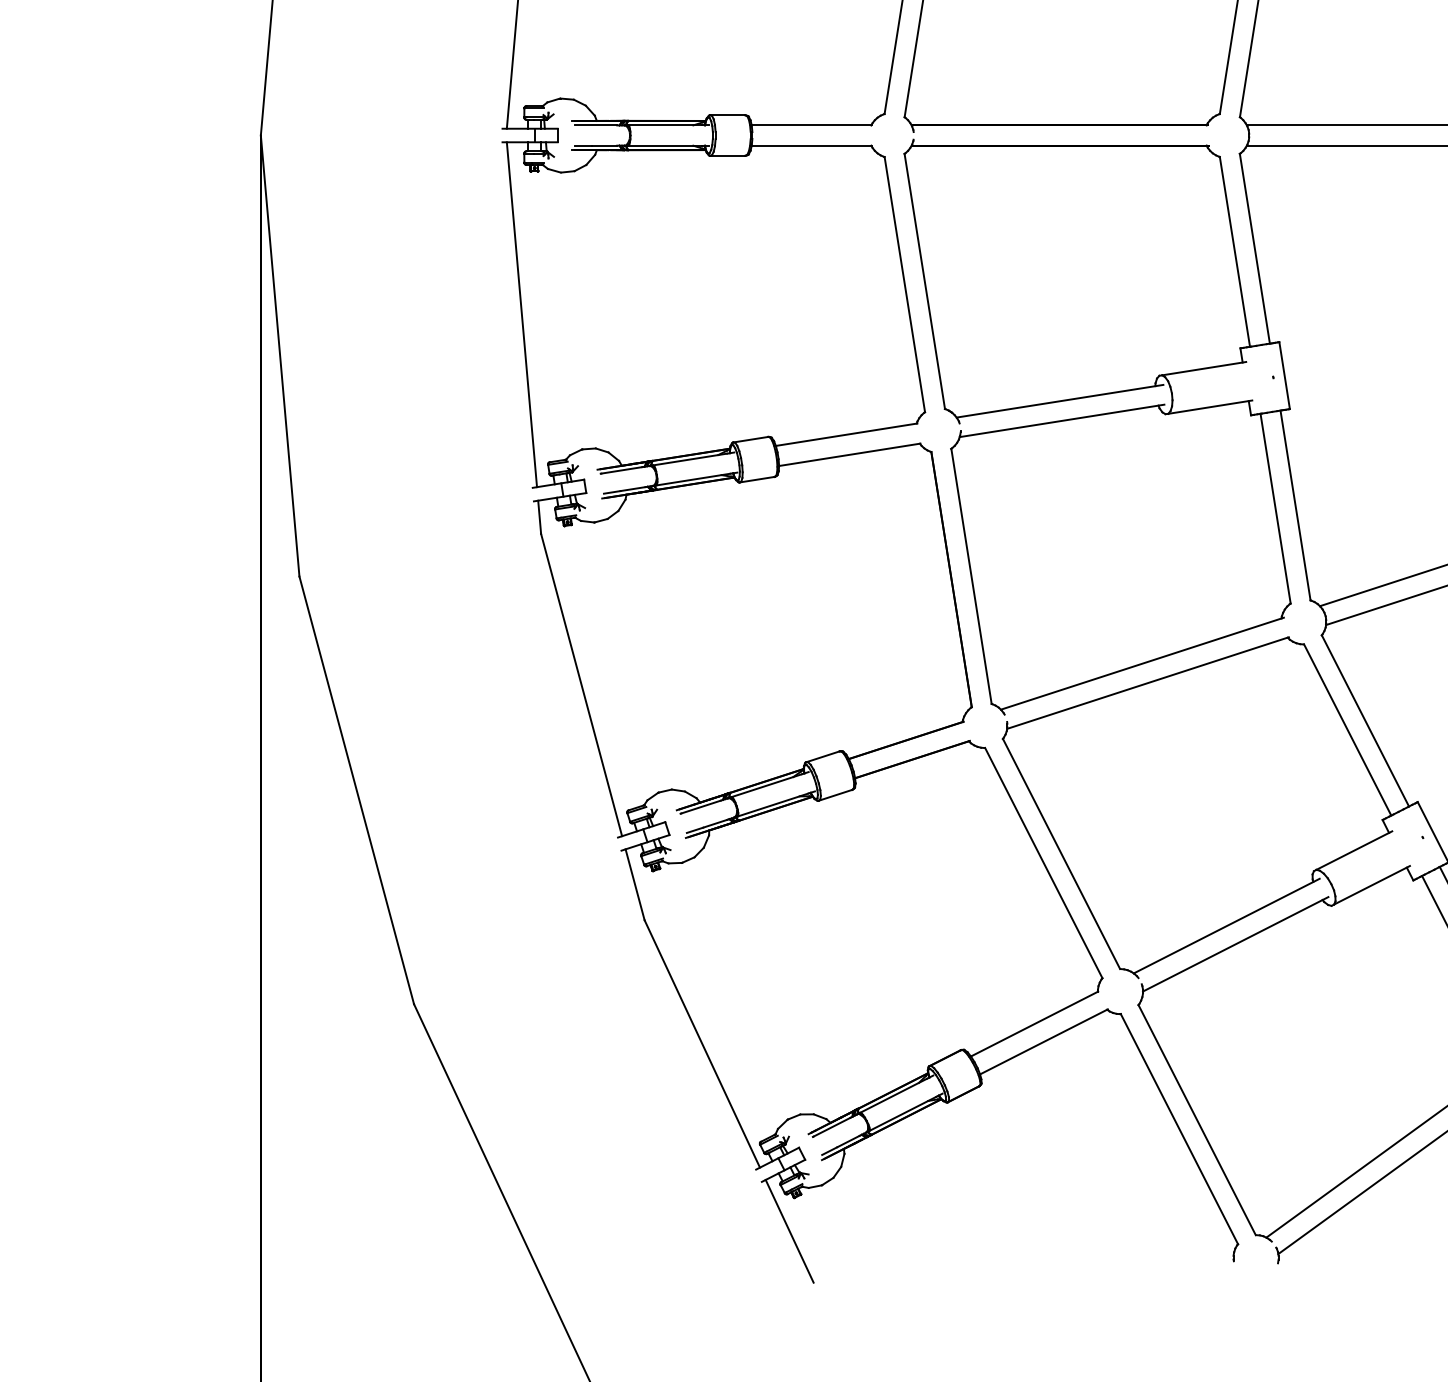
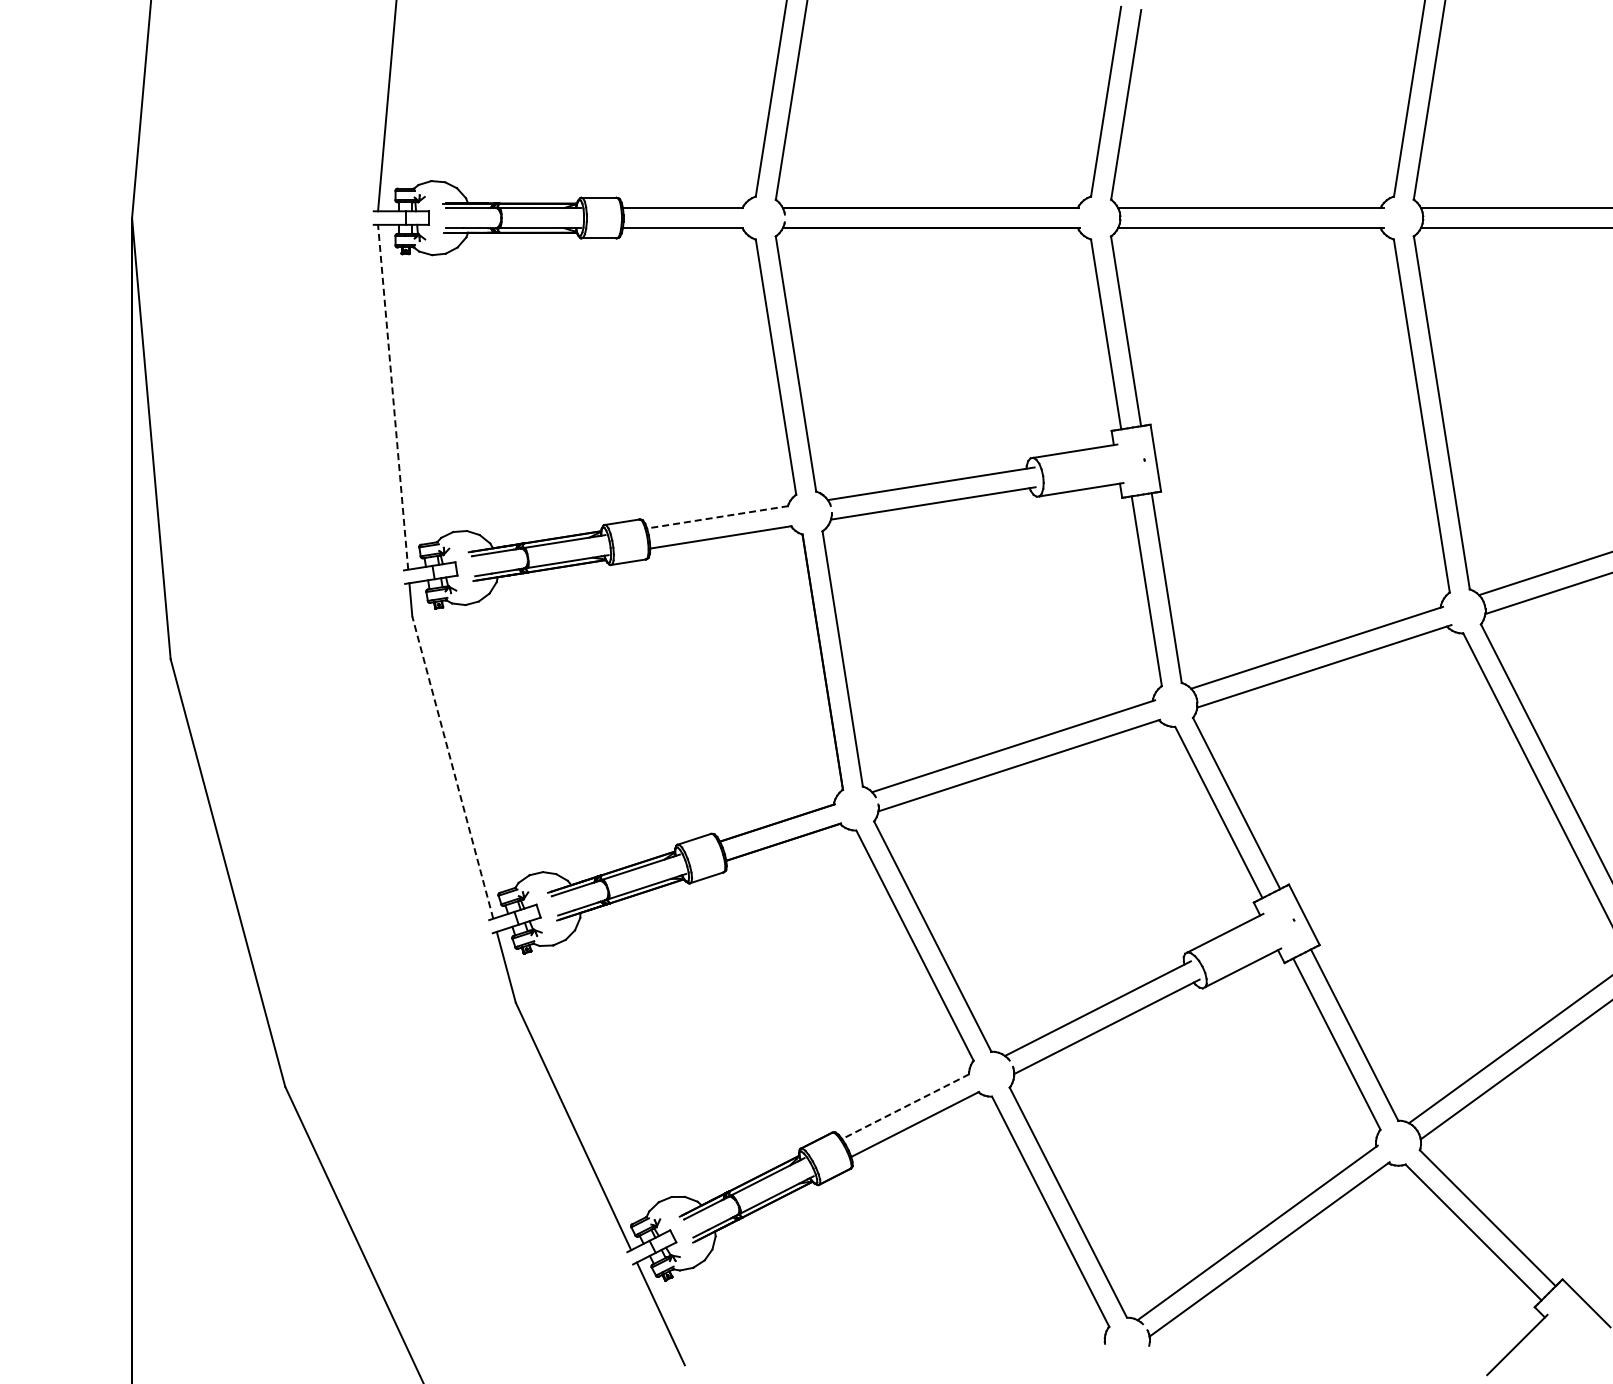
line: (522, 313) -> (393, 396), solid -> dashed
line: (846, 434) -> (717, 517), solid -> dashed
line: (581, 684) -> (452, 767), solid -> dashed
line: (1034, 1023) -> (905, 1106), solid -> dashed

